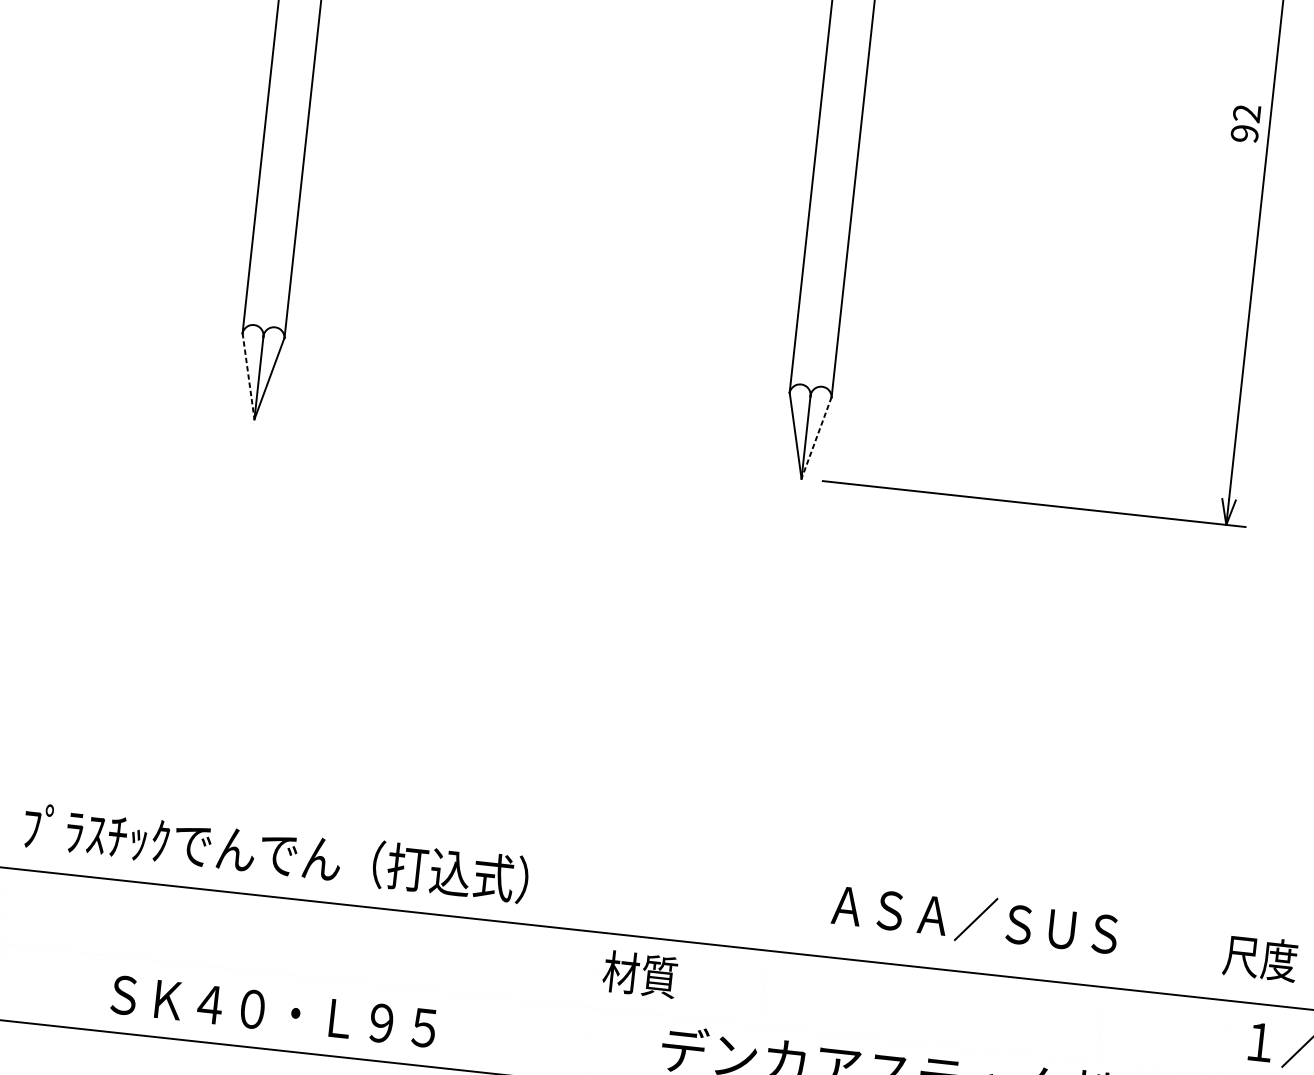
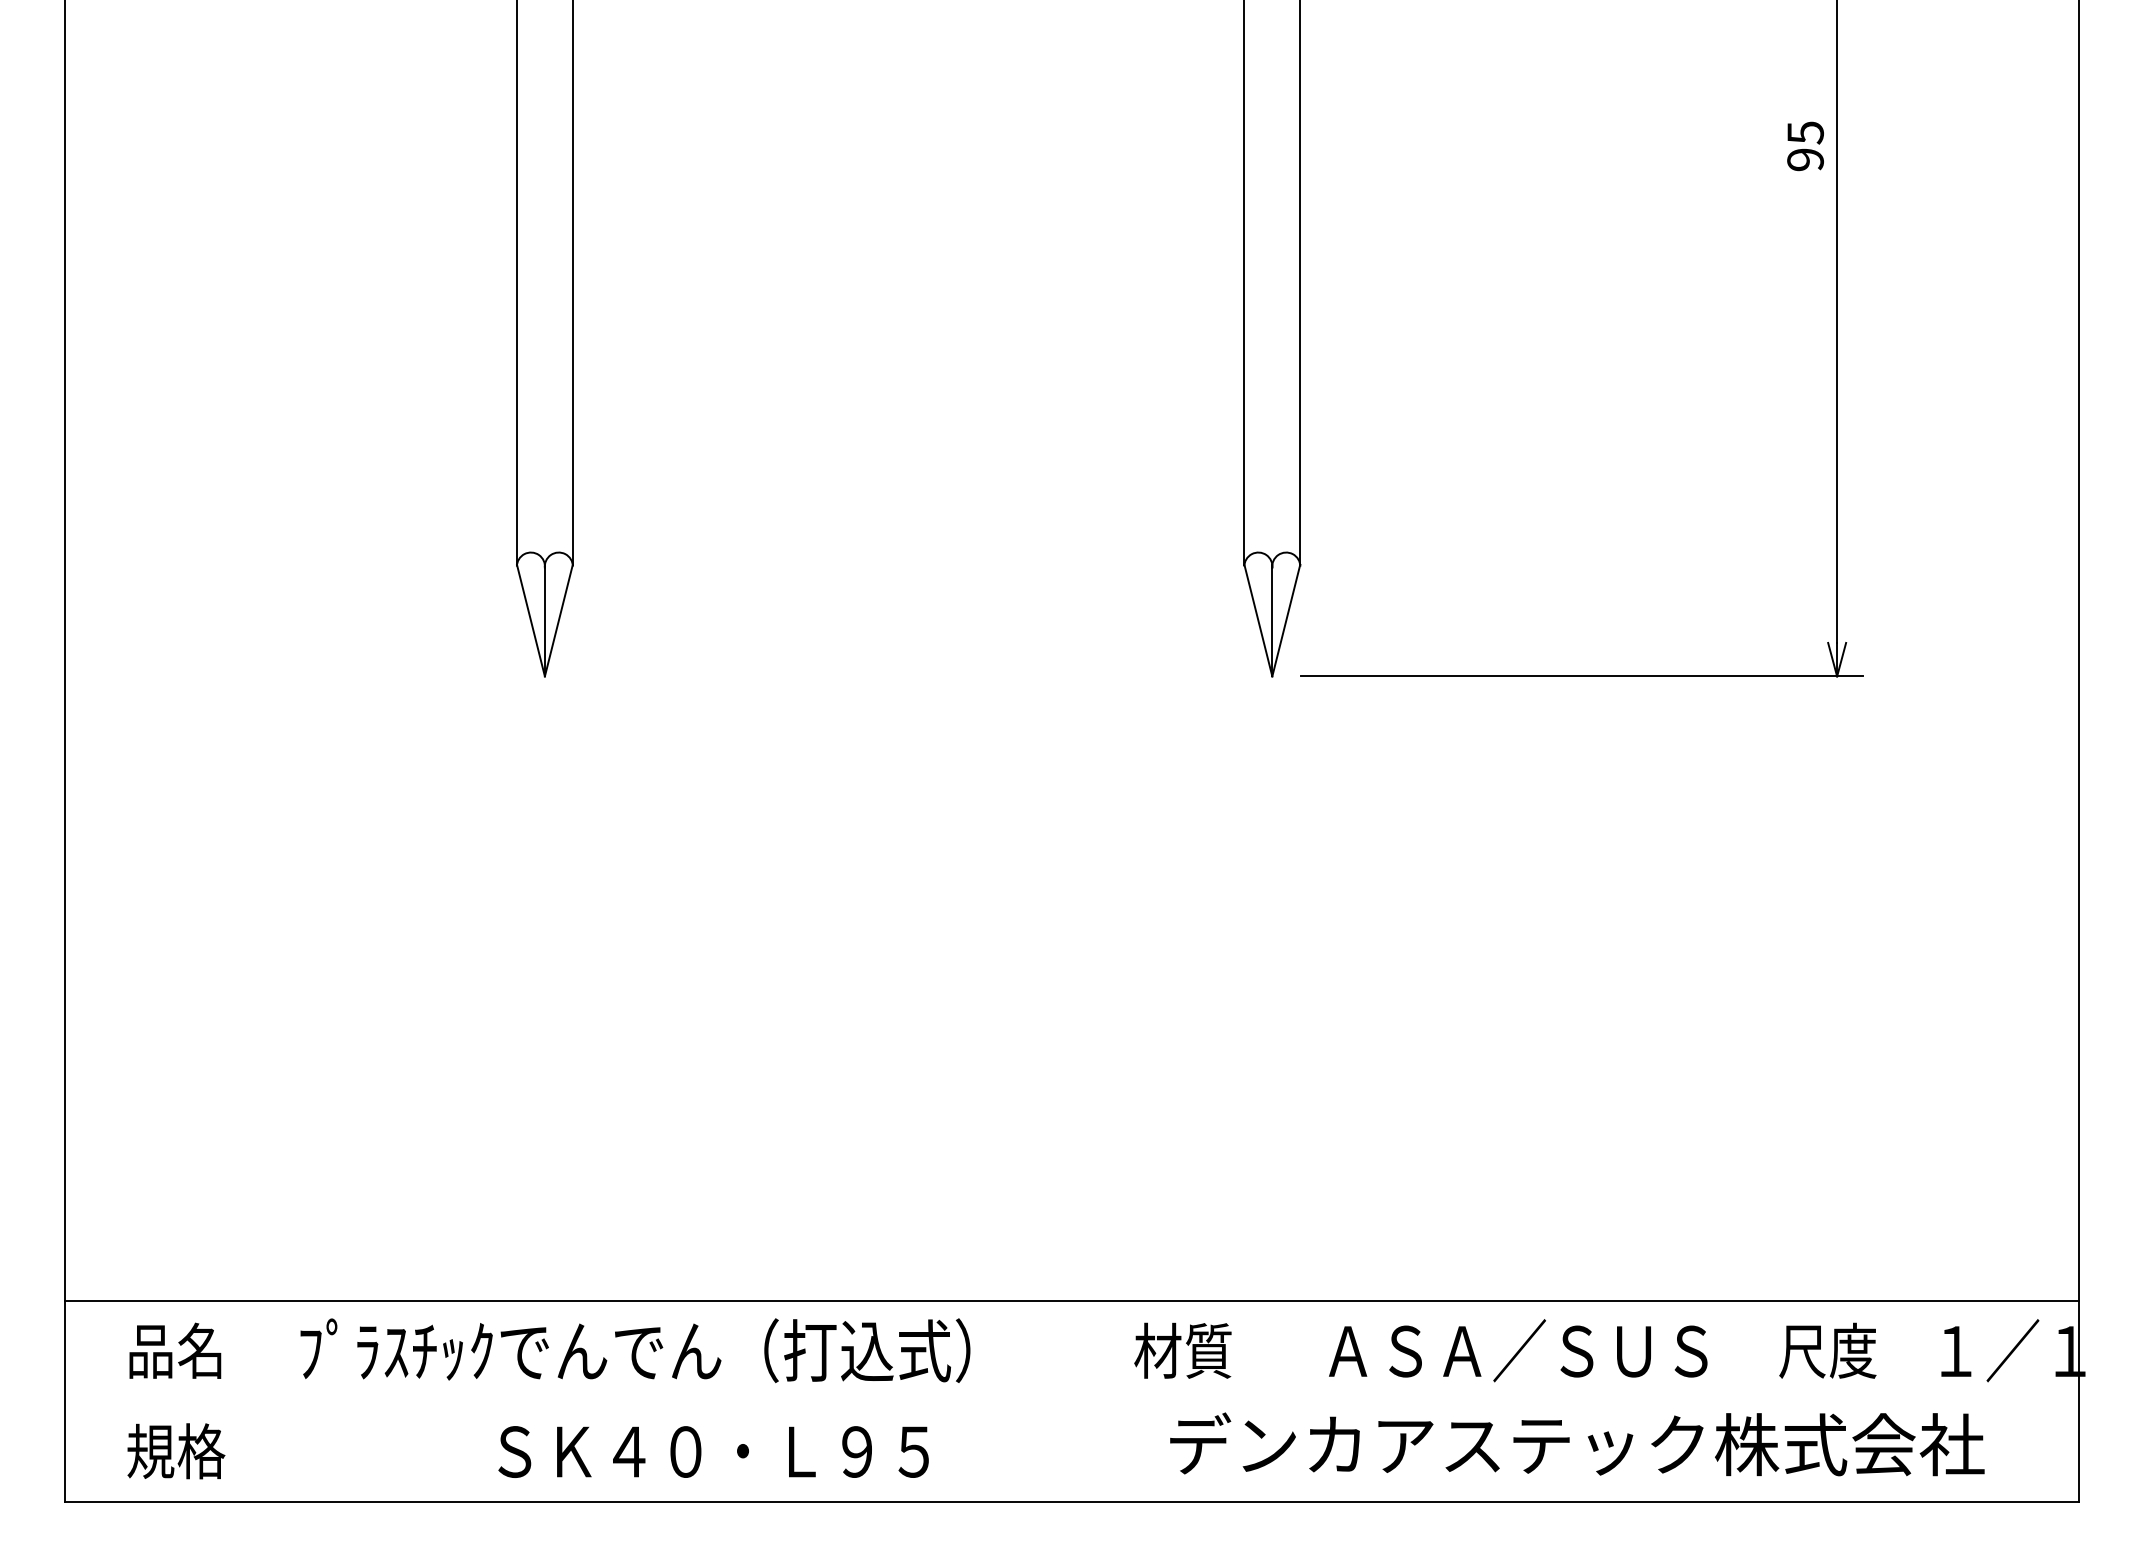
text: (1246, 113) -> (1805, 132), 92 -> 95
line: (248, 376) -> (530, 620), dashed -> solid
line: (816, 437) -> (1286, 620), dashed -> solid
text: (276, 853) -> (635, 1350), moved
text: (975, 919) -> (1518, 1350), moved
text: (1260, 957) -> (1827, 1350), moved
text: (639, 974) -> (1182, 1350), moved
text: (273, 1011) -> (713, 1451), moved

